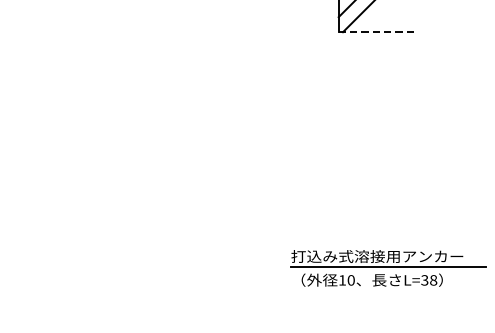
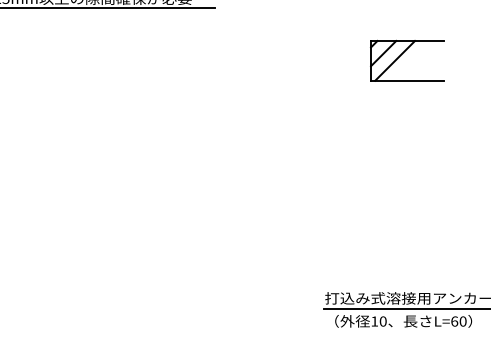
line: (377, 31) -> (408, 80), dashed -> solid
text: (428, 280) -> (458, 321), L=38 -> L=60

